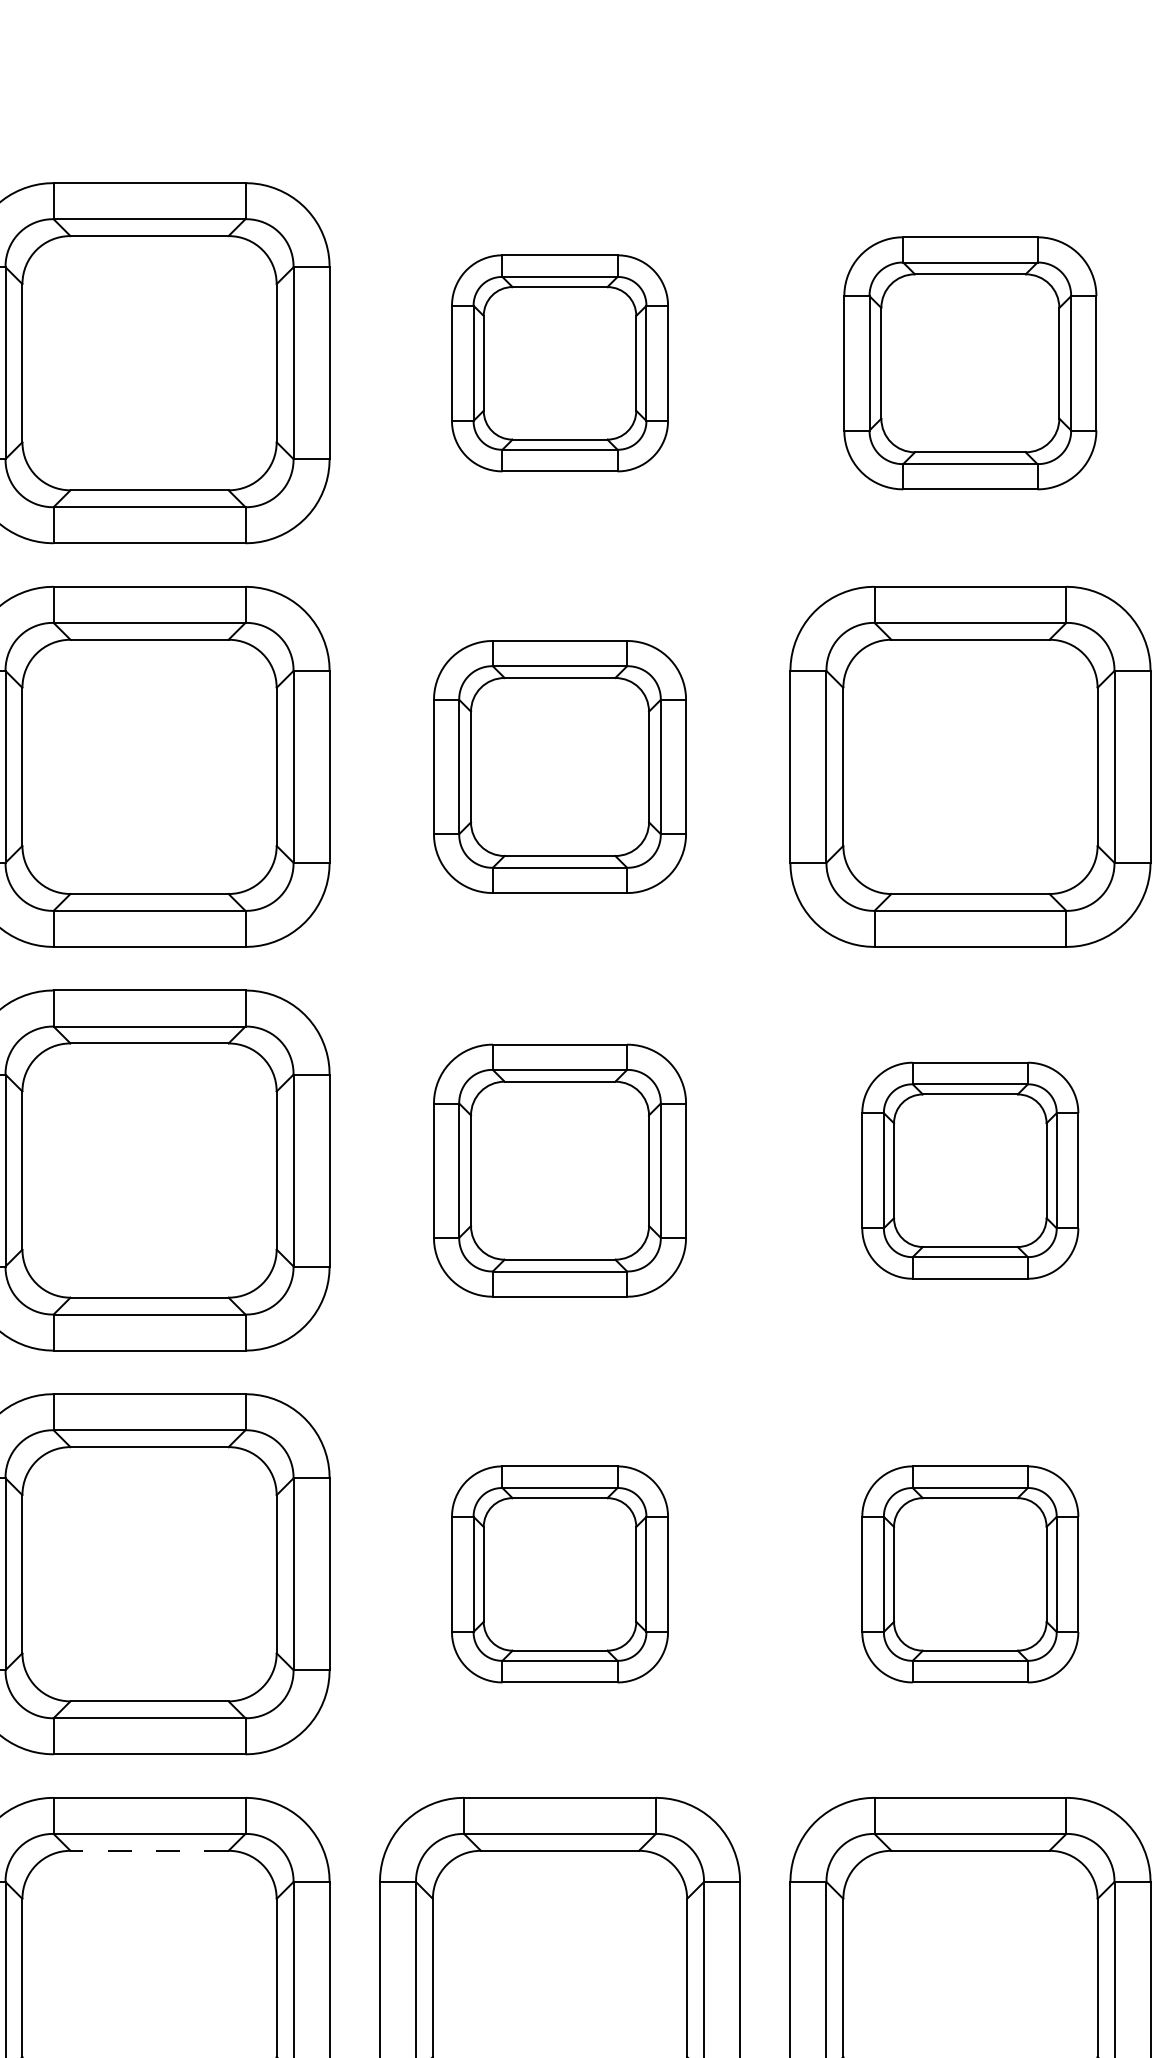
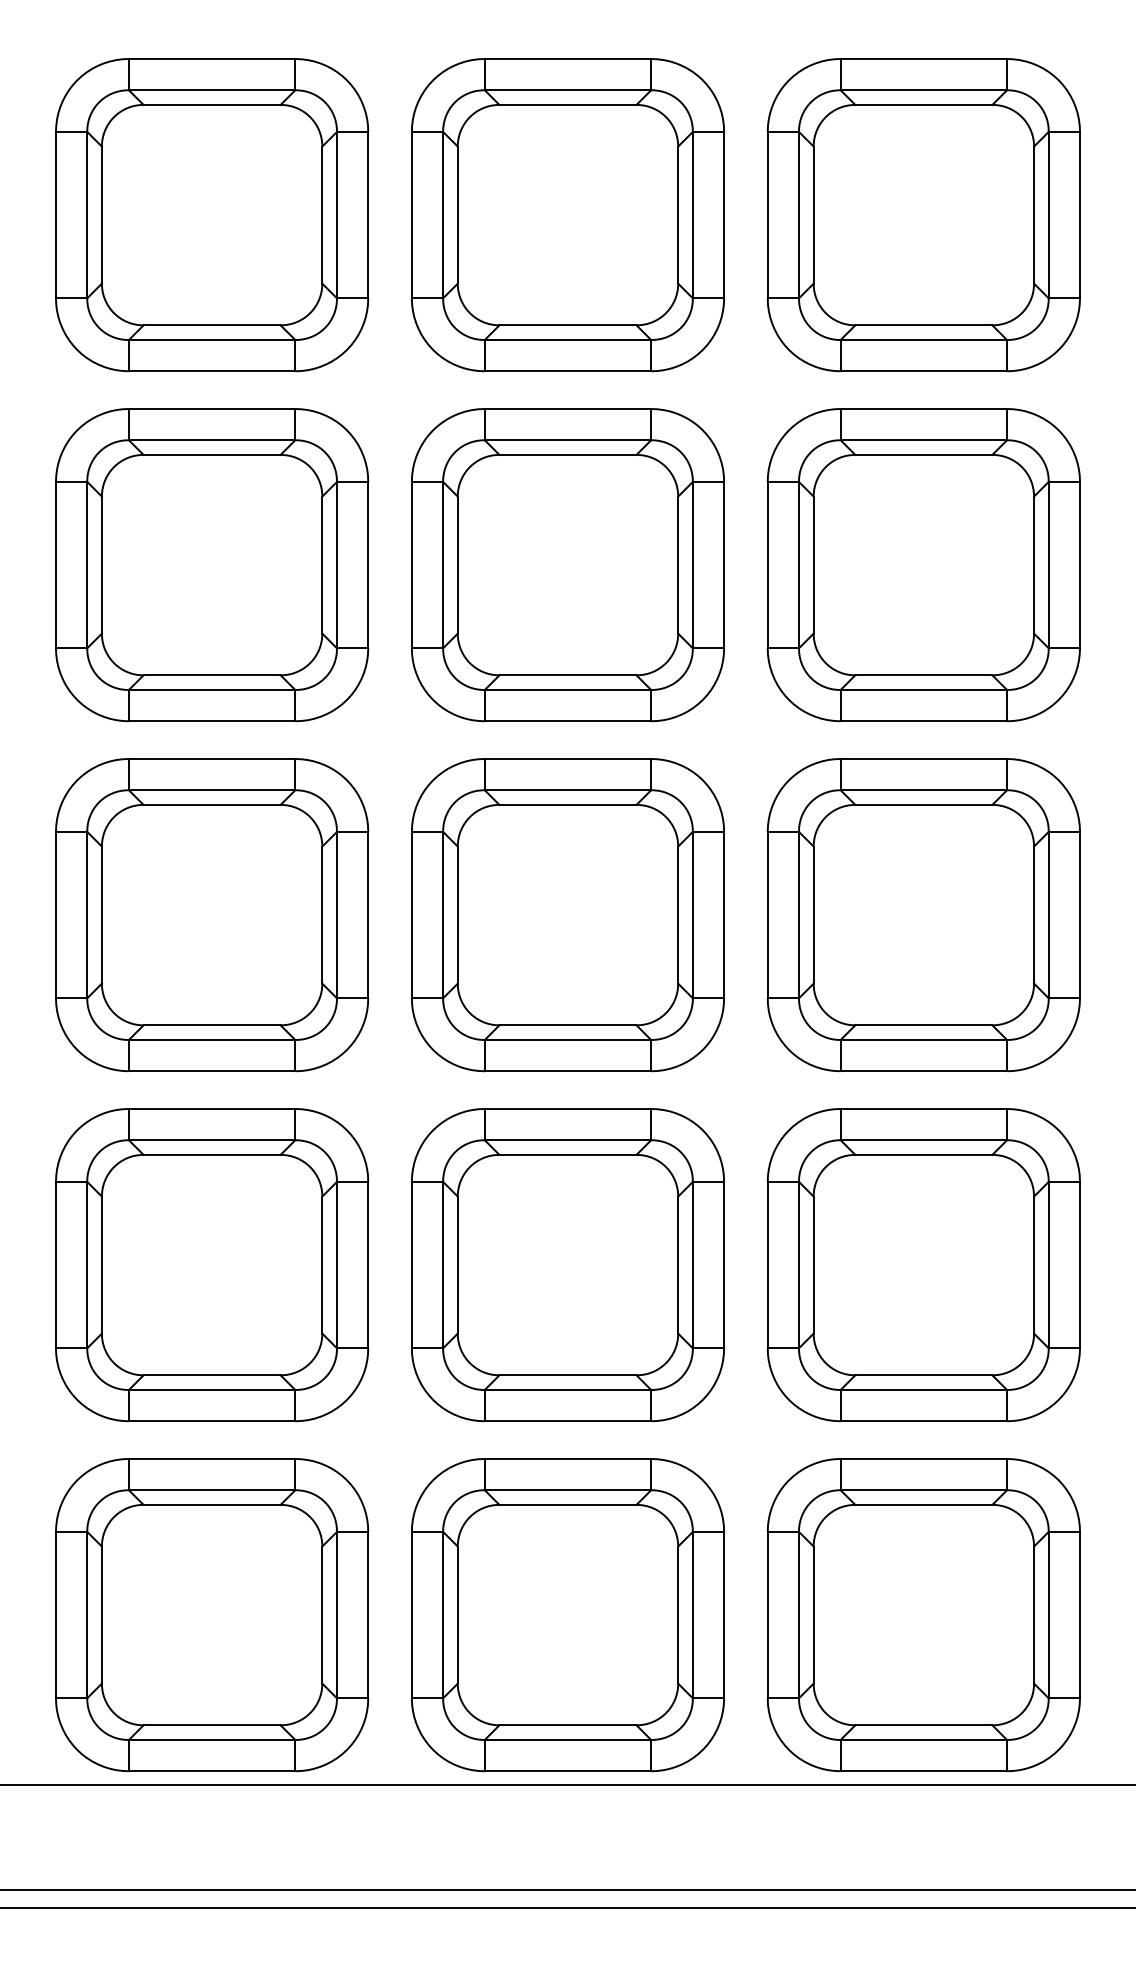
part: (559, 363) -> (567, 215), size x1.67
part: (970, 363) -> (923, 215), size x1.43
part: (559, 767) -> (567, 565), size x1.43
part: (559, 1171) -> (567, 915), size x1.43
part: (970, 1171) -> (923, 915), size x1.67
part: (559, 1574) -> (567, 1265), size x1.67
part: (970, 1574) -> (923, 1265), size x1.67
line: (149, 1850) -> (212, 1504), dashed -> solid

